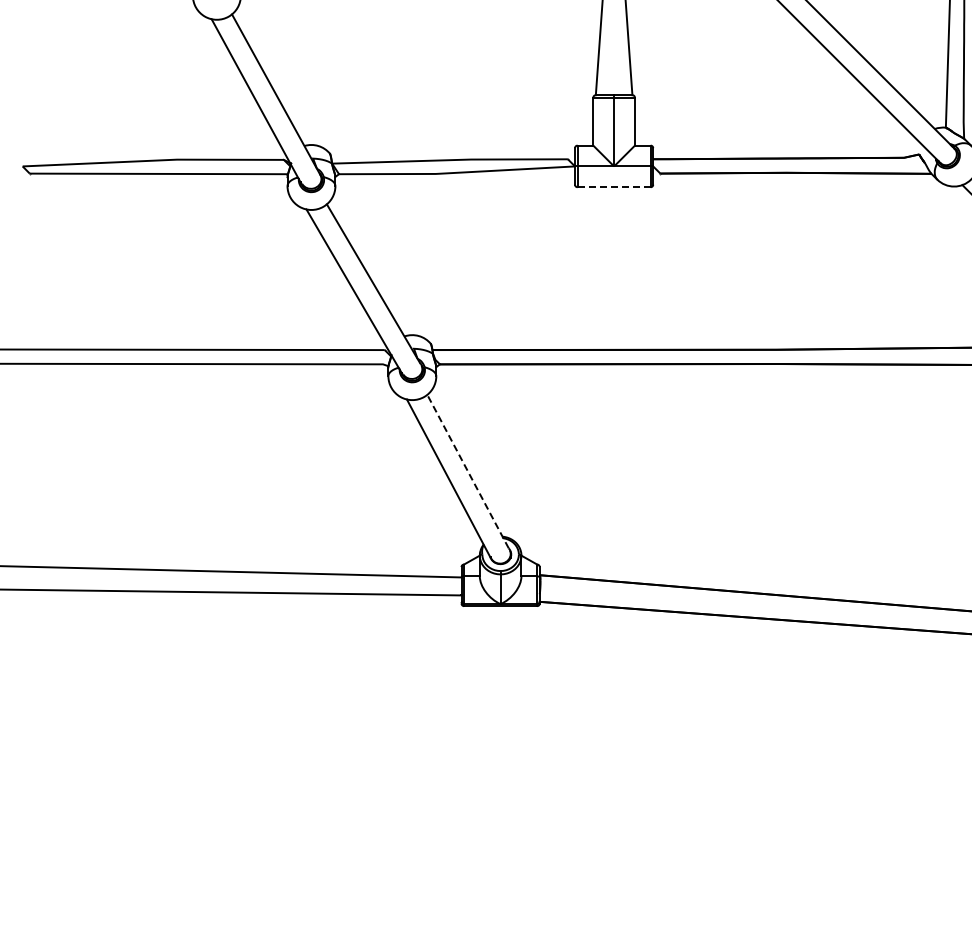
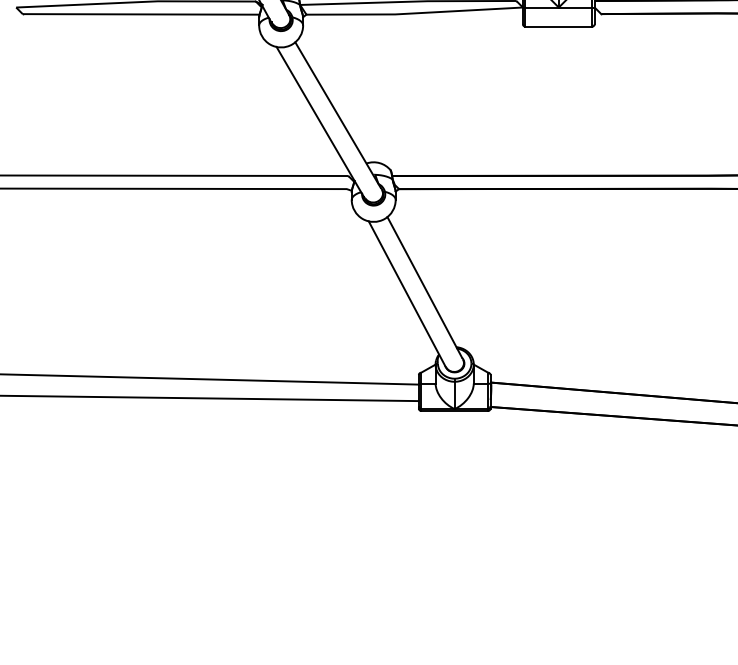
line: (614, 187) -> (559, 26), dashed -> solid
line: (468, 471) -> (425, 287), dashed -> solid

